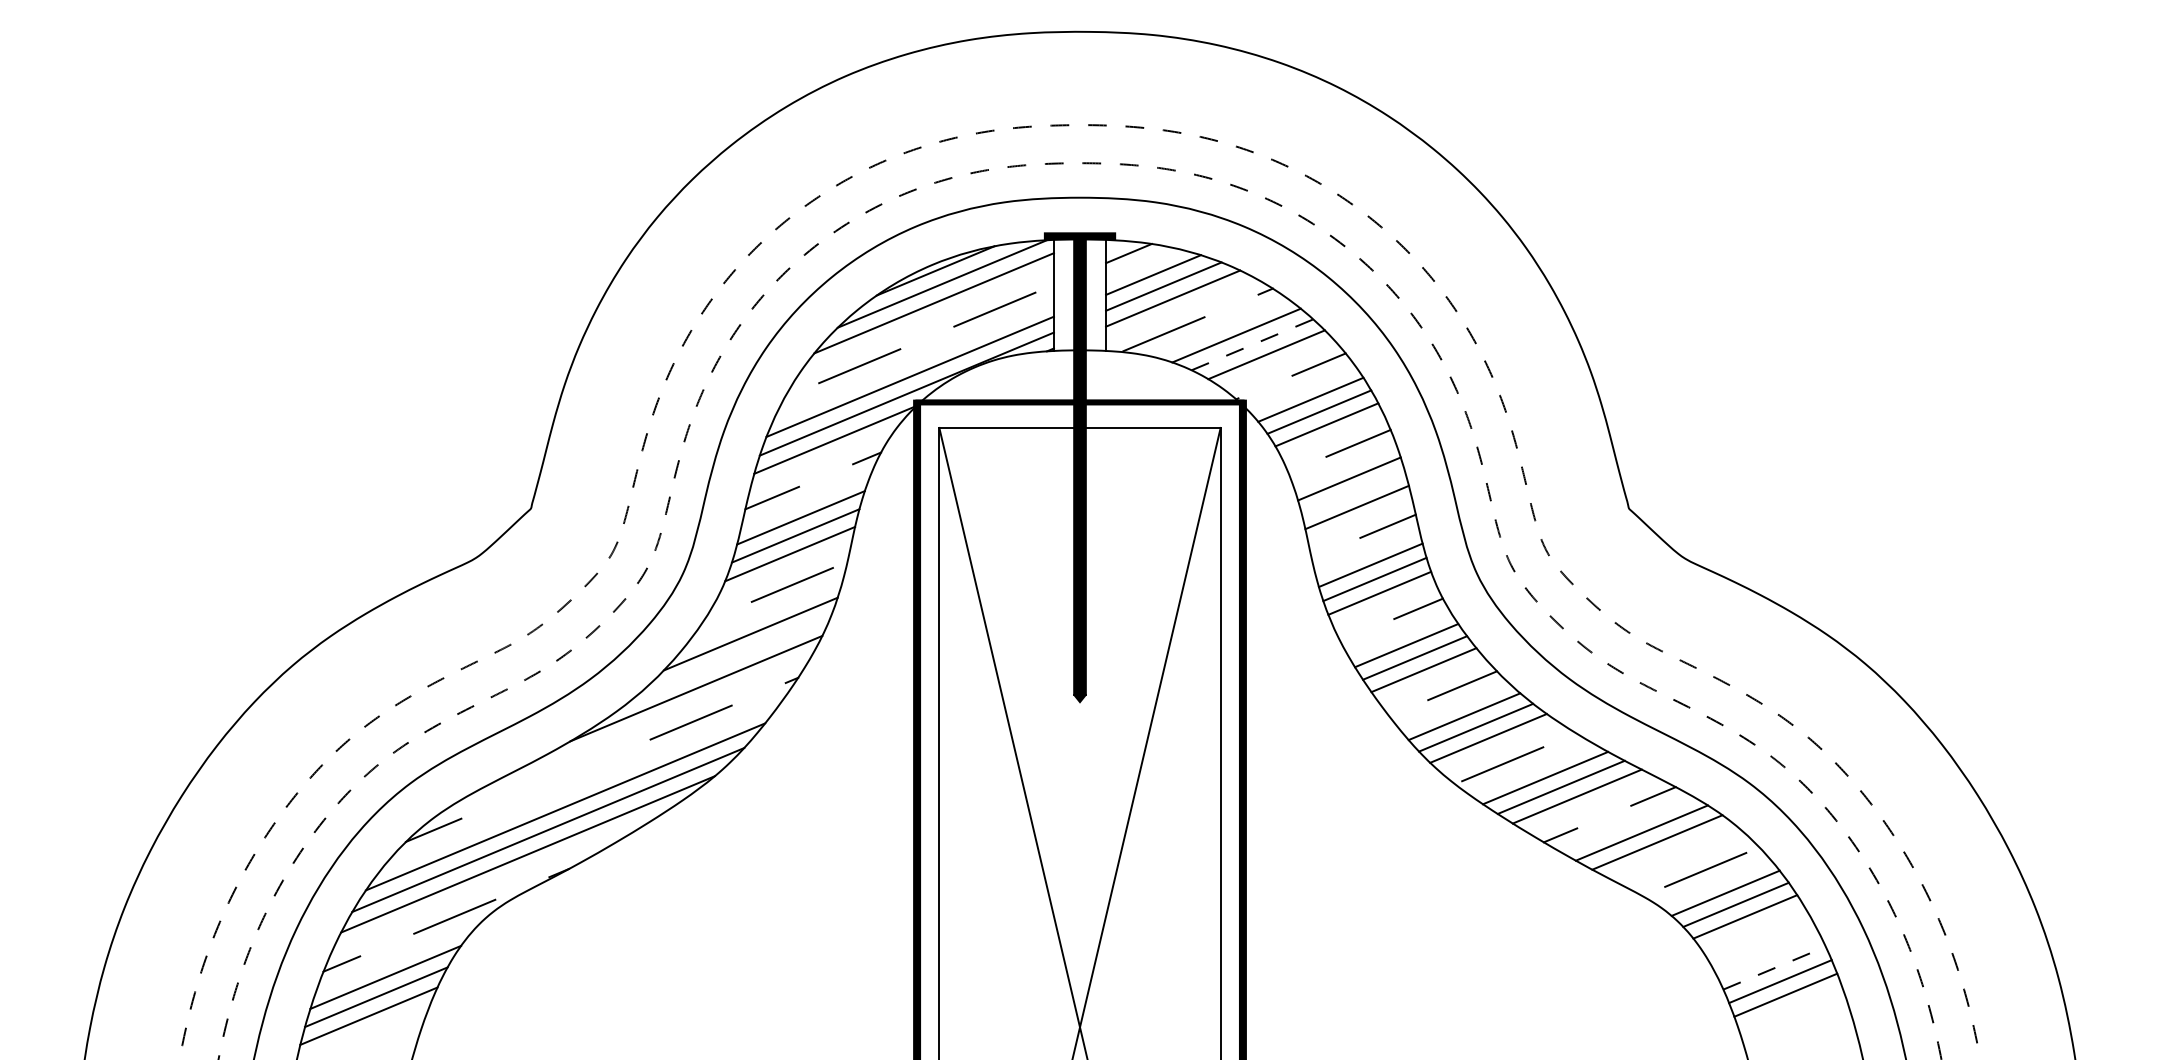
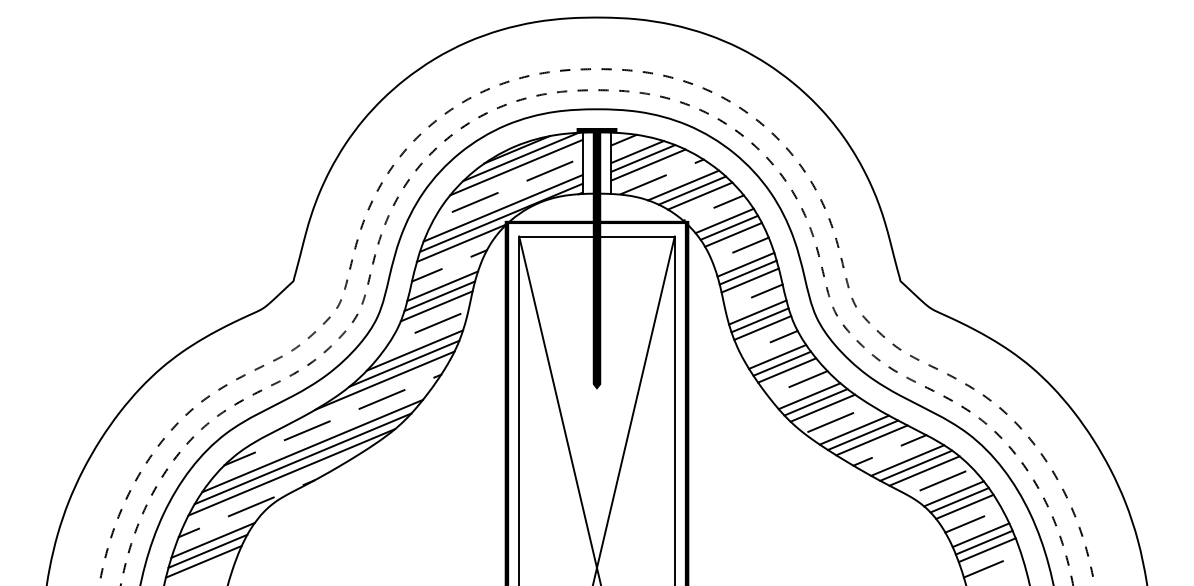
line: (1252, 344) -> (692, 190), dashed -> solid
line: (1352, 492) -> (747, 272), added
line: (731, 657) -> (404, 363), added
line: (554, 778) -> (306, 430), added
line: (1672, 851) -> (924, 470), added
line: (1744, 948) -> (964, 524), added
line: (1775, 968) -> (981, 535), dashed -> solid
line: (1777, 1030) -> (982, 569), added

